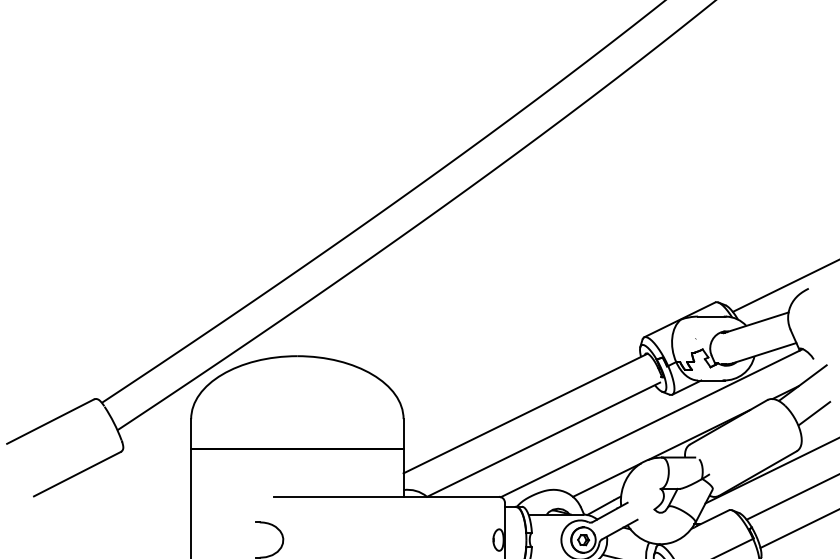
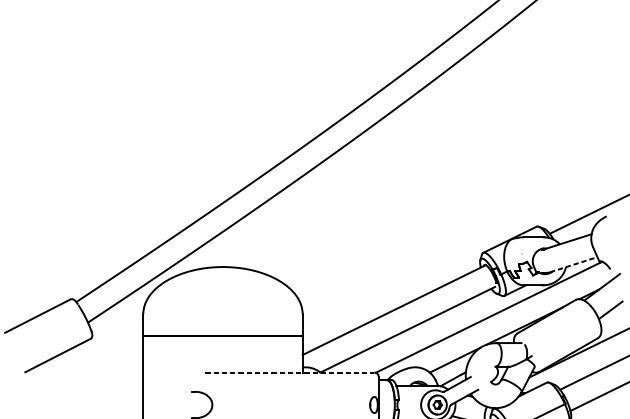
line: (765, 352) -> (574, 264), solid -> dashed
line: (386, 496) -> (289, 372), solid -> dashed

